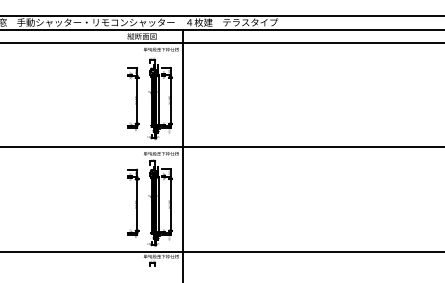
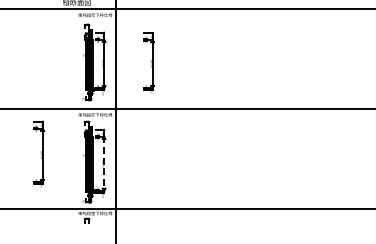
part: (133, 98) -> (149, 61), moved
part: (133, 202) -> (38, 152), moved
line: (170, 205) -> (104, 164), solid -> dashed

